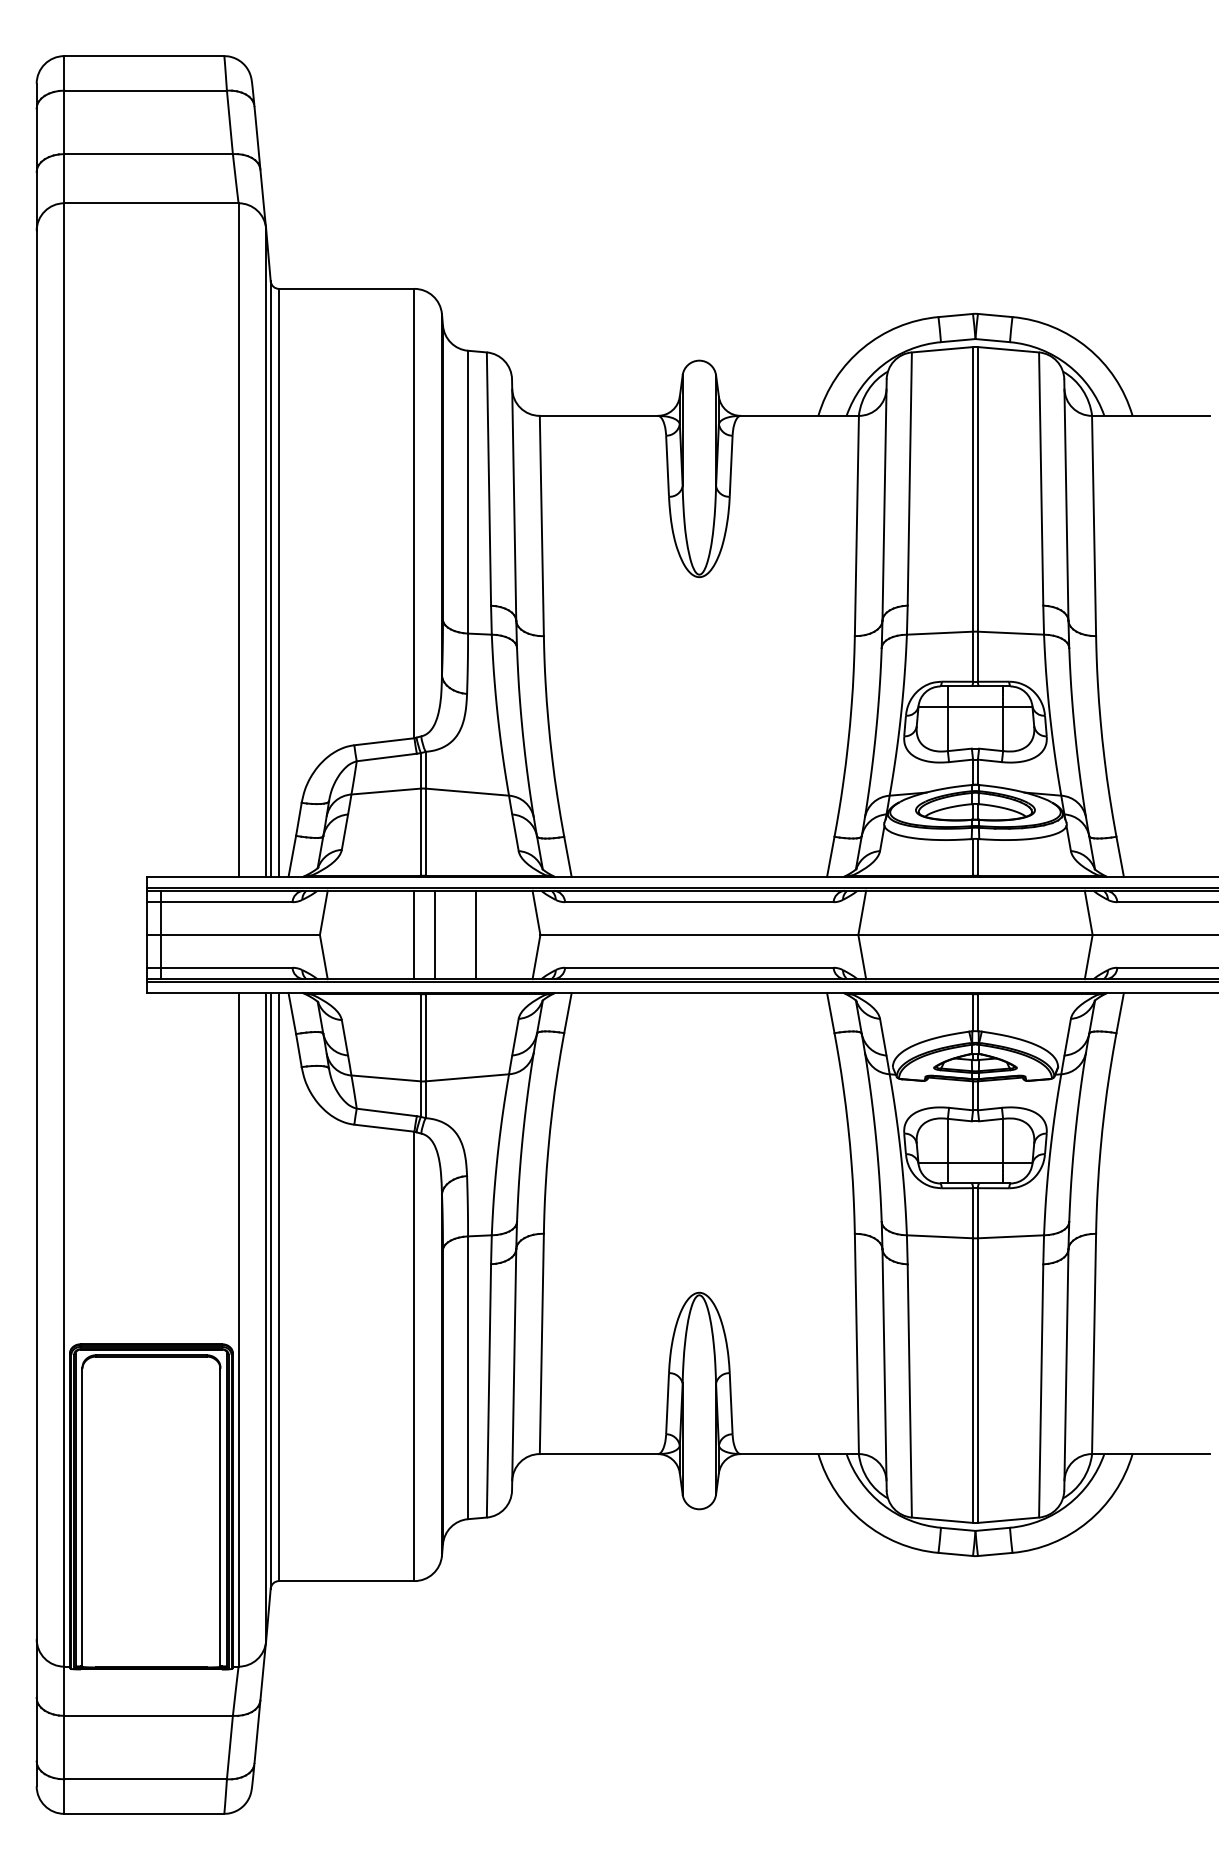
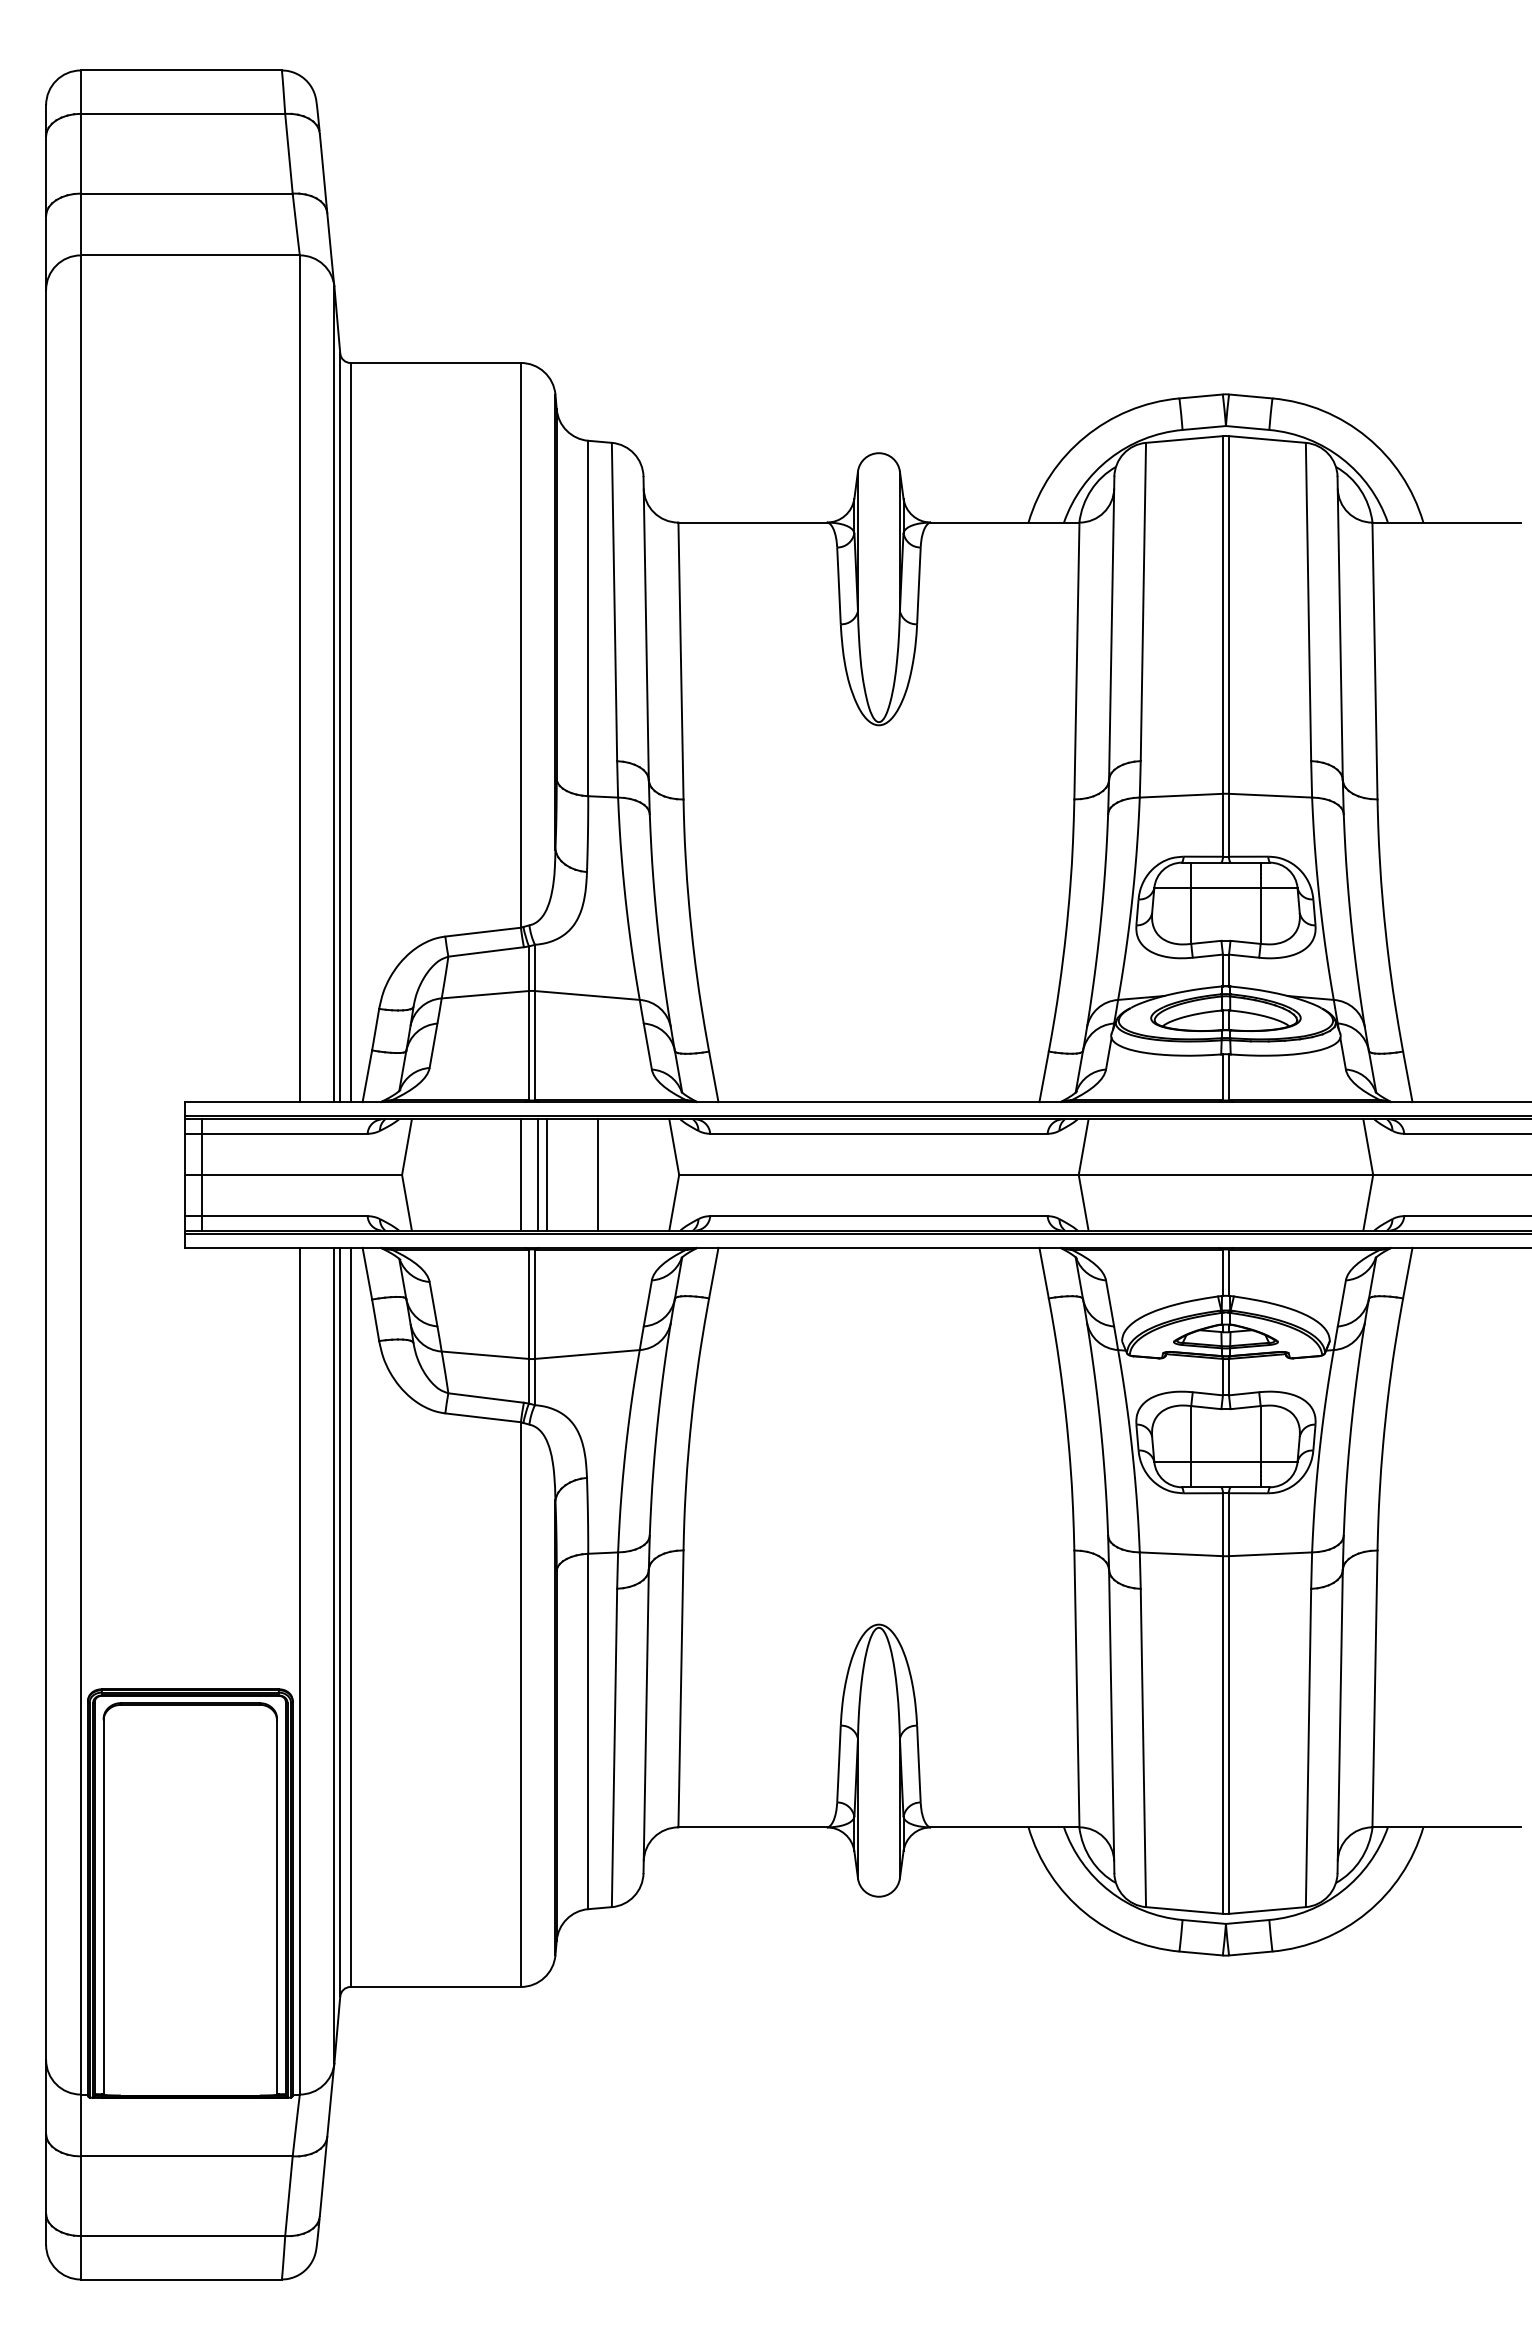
line: (428, 934) -> (538, 1174), added

